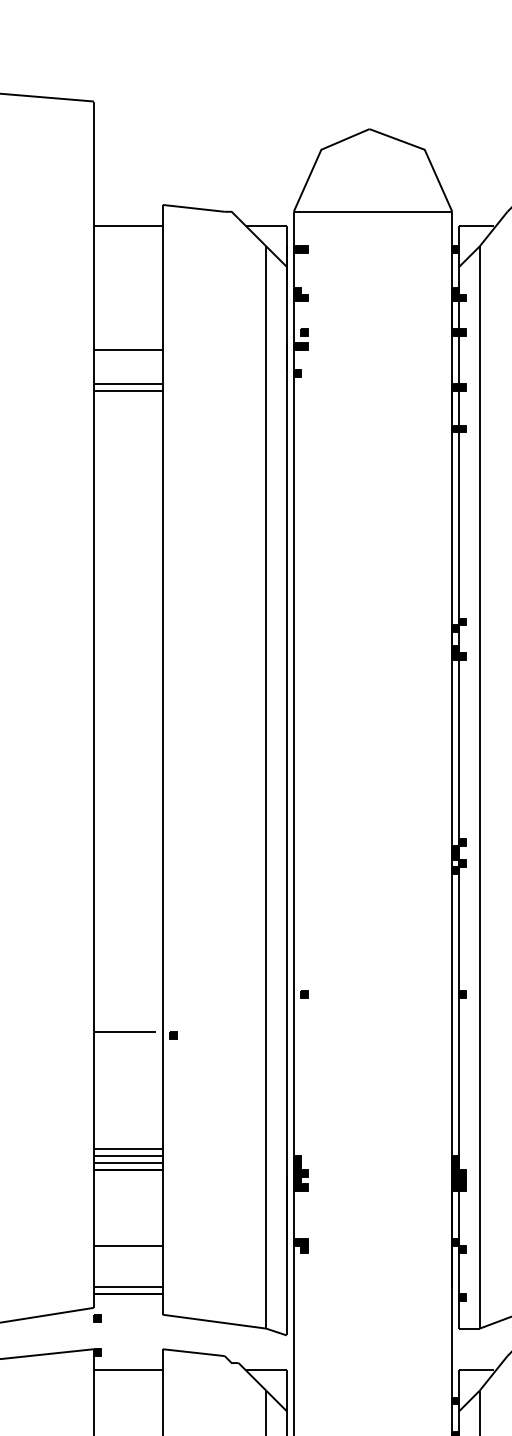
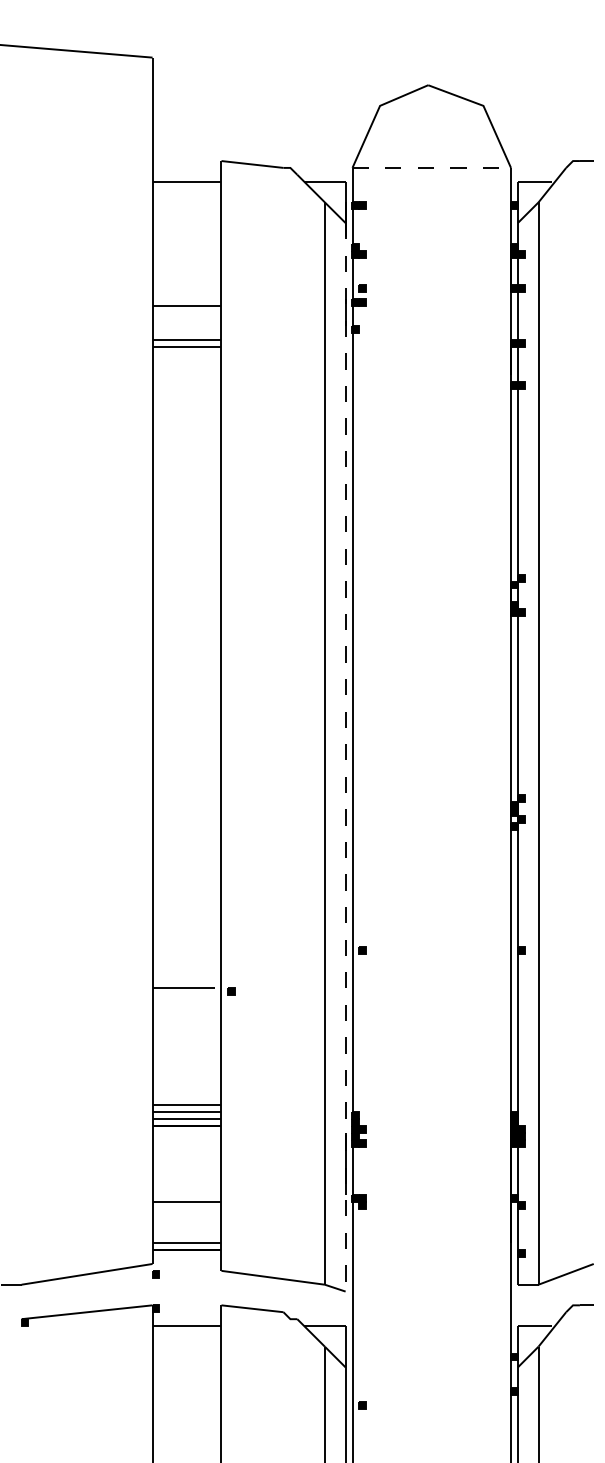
line: (373, 211) -> (432, 167), solid -> dashed
line: (286, 801) -> (345, 757), solid -> dashed

